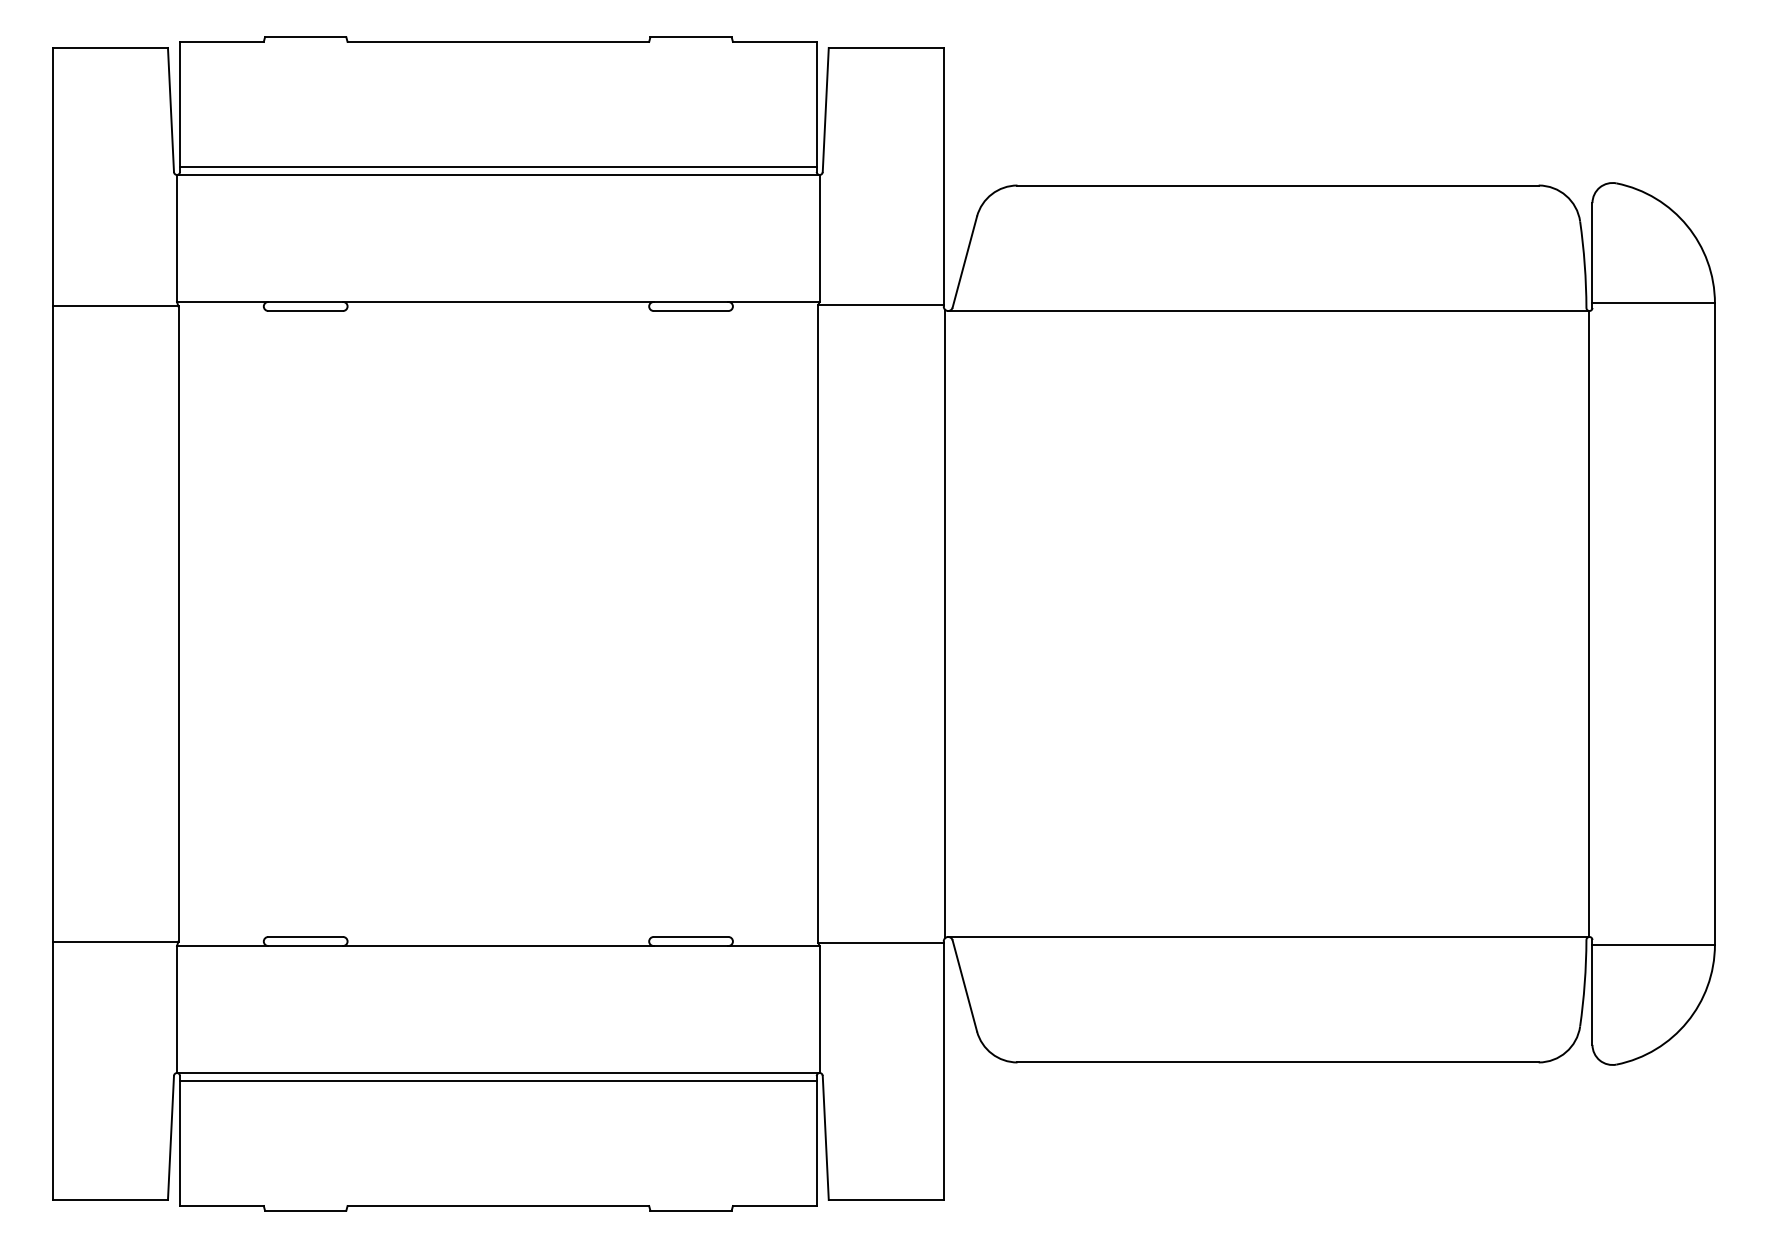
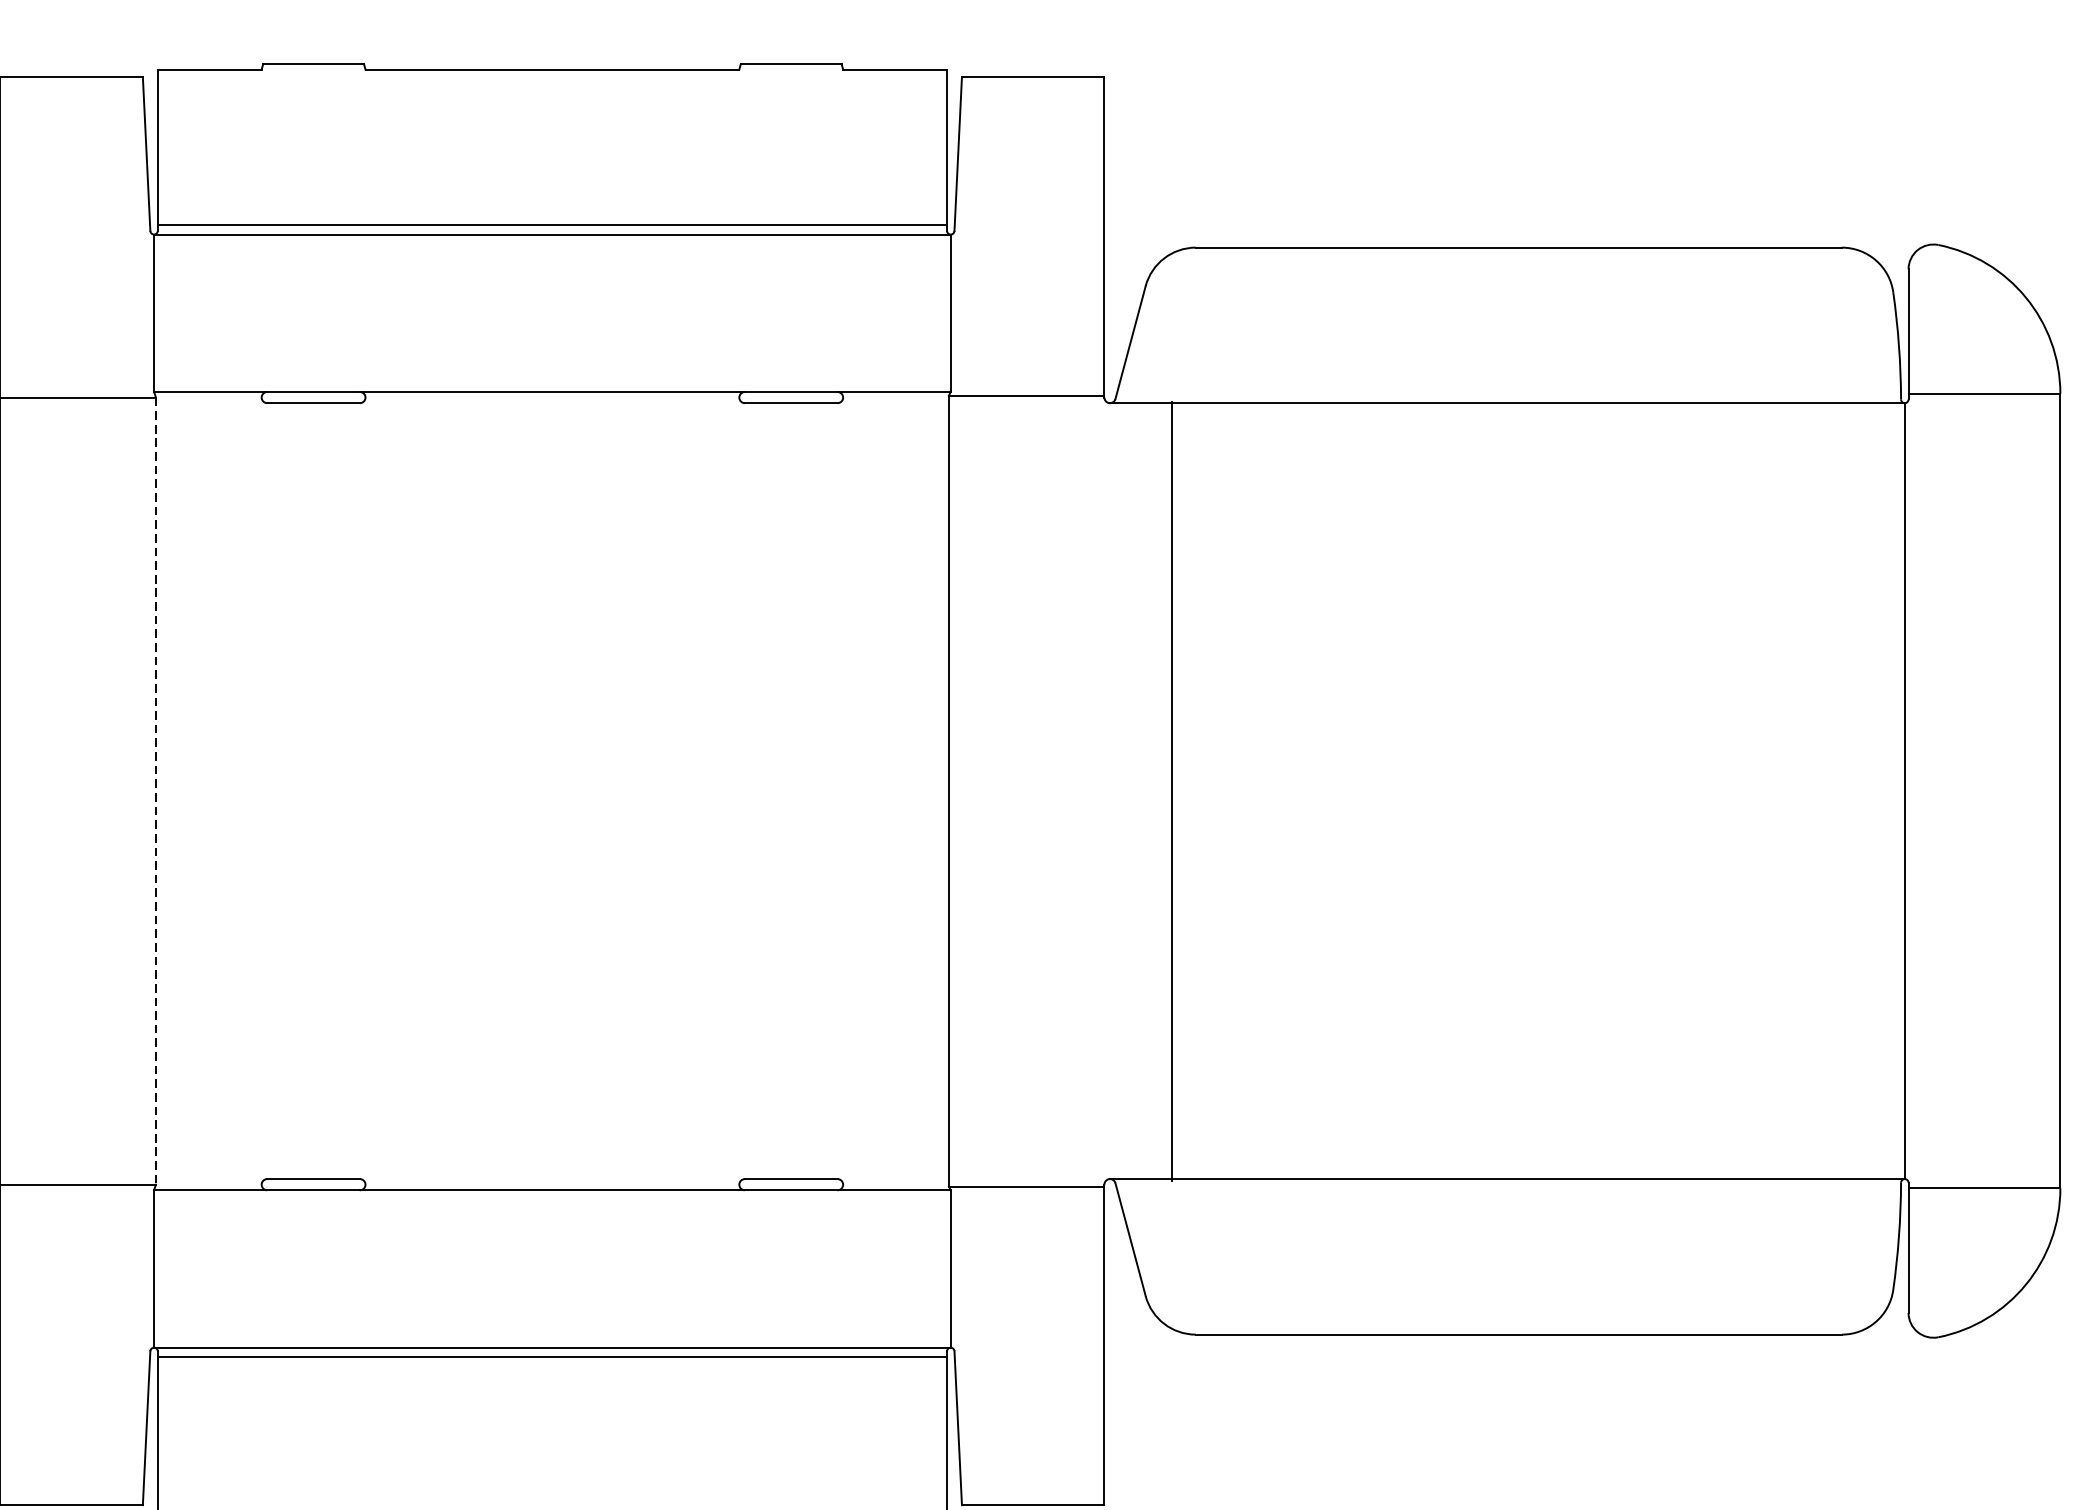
line: (178, 623) -> (155, 790), solid -> dashed
line: (945, 623) -> (1172, 790), moved

